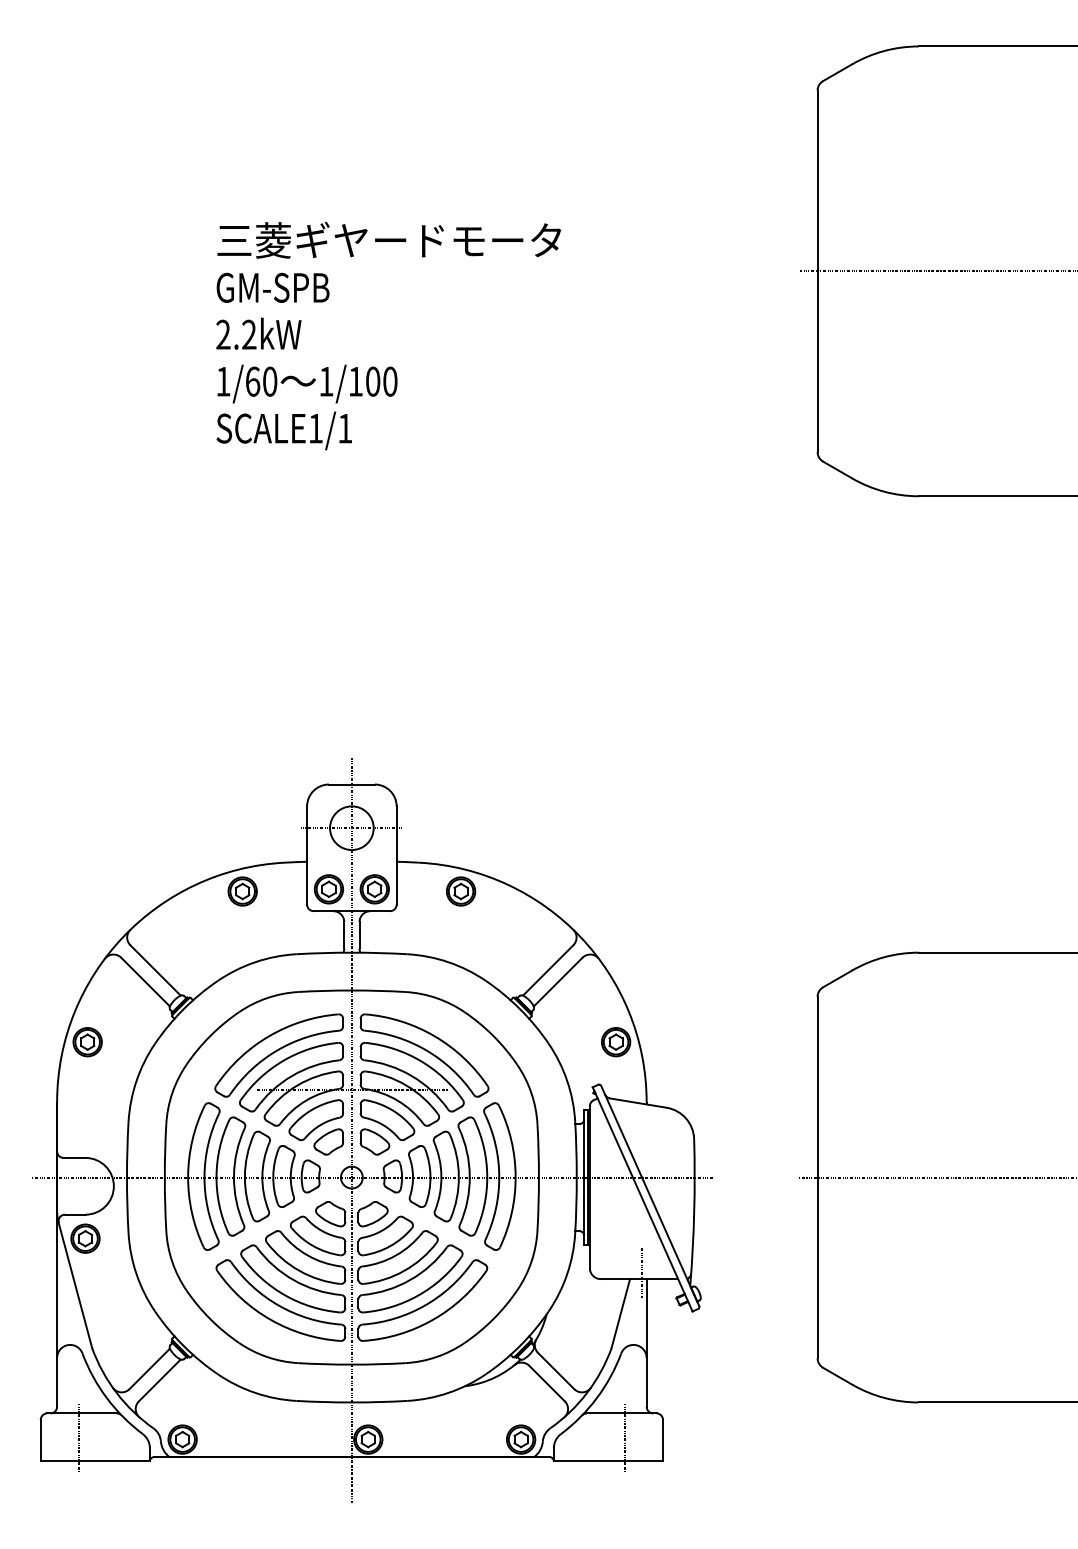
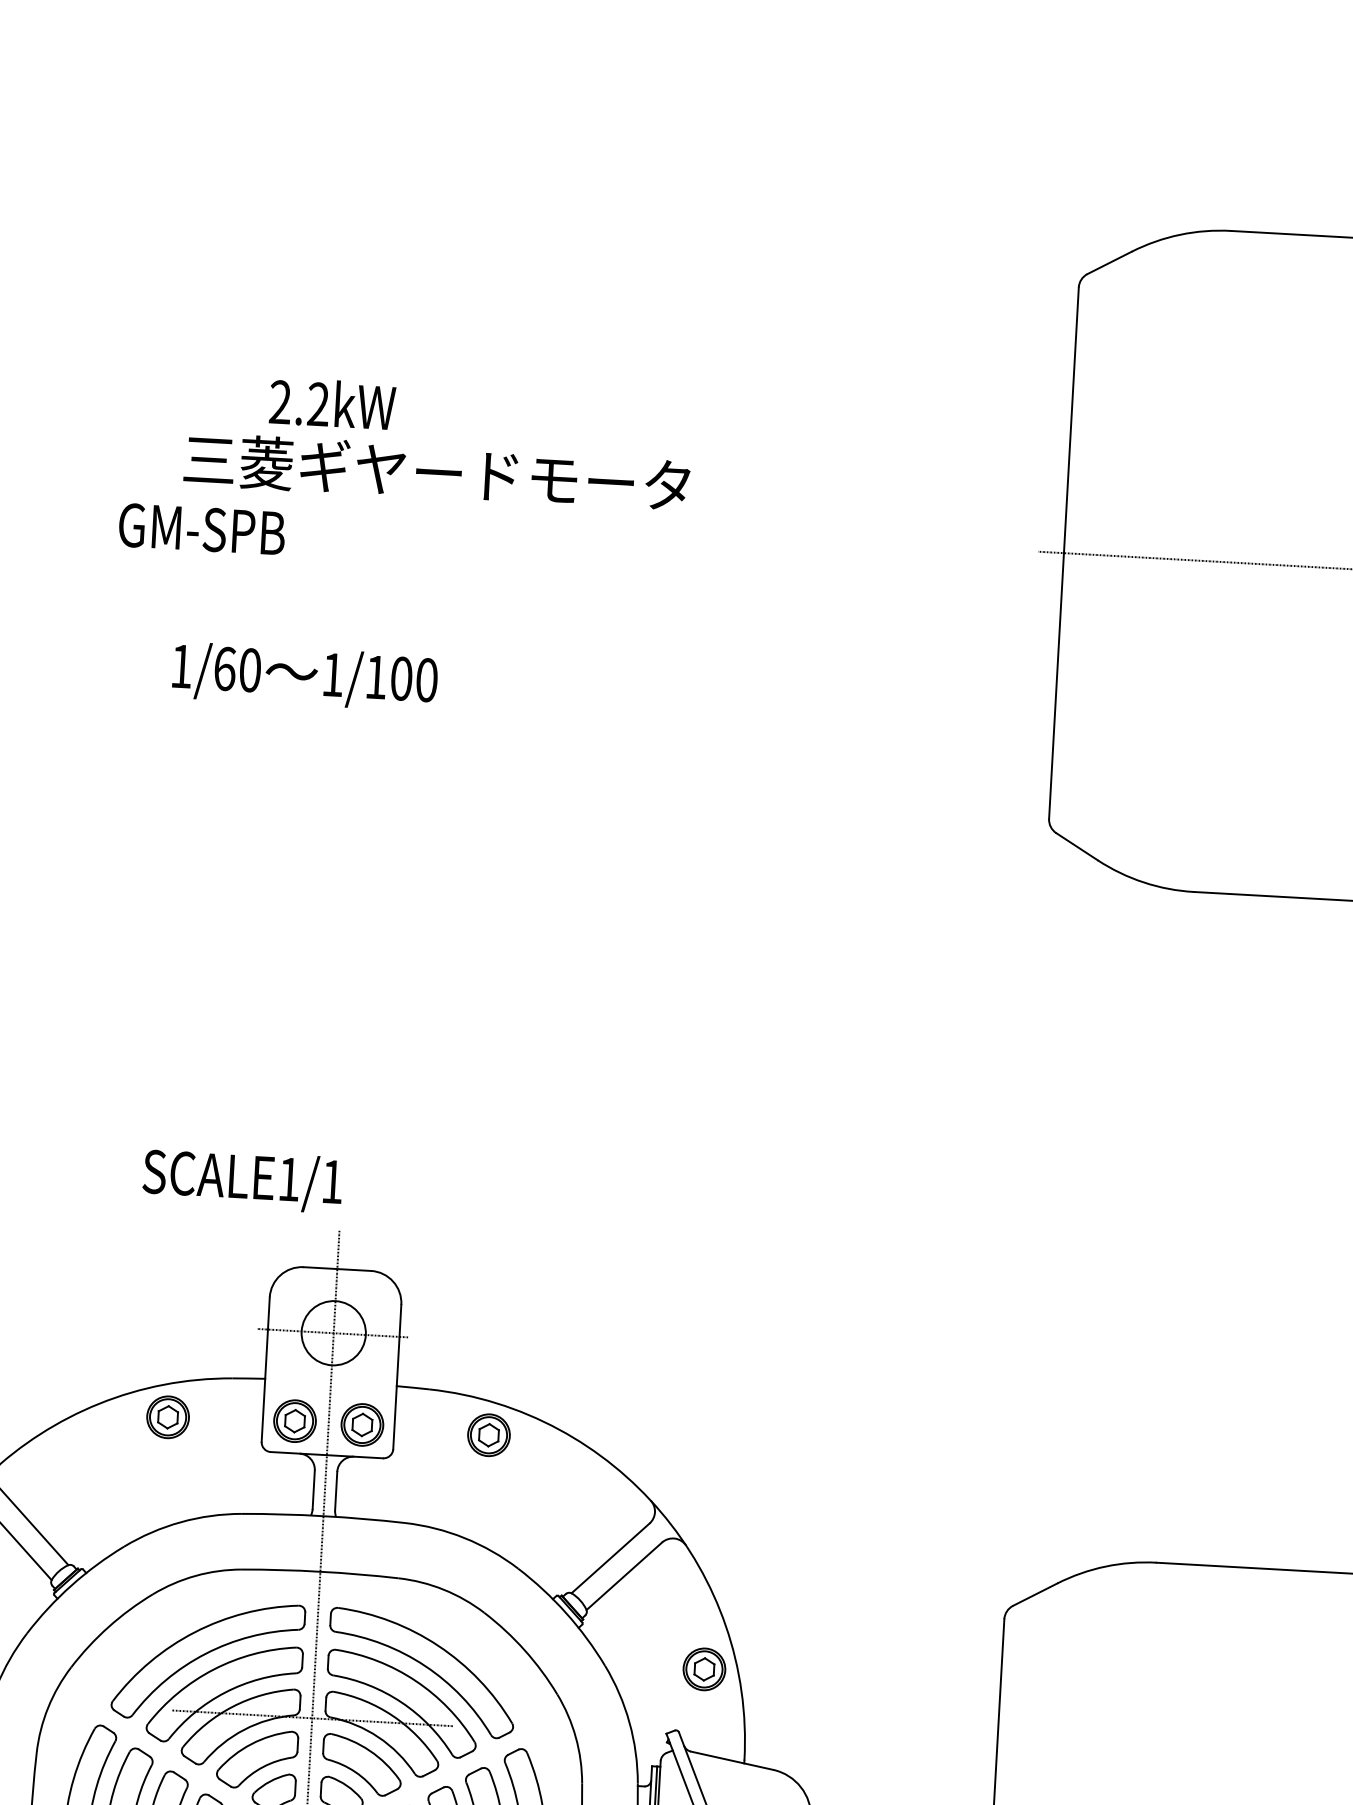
text: (272, 287) -> (201, 528), moved
text: (258, 333) -> (332, 403), moved
text: (283, 430) -> (241, 1179), moved

